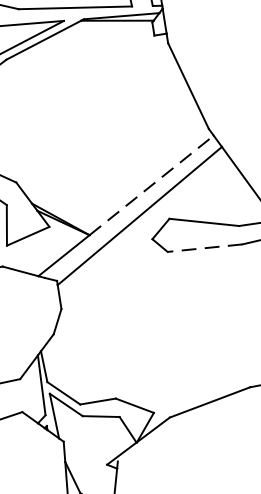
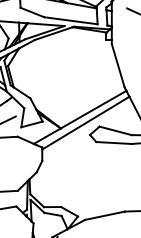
line: (151, 185) -> (93, 109), dashed -> solid
line: (206, 249) -> (114, 143), dashed -> solid

